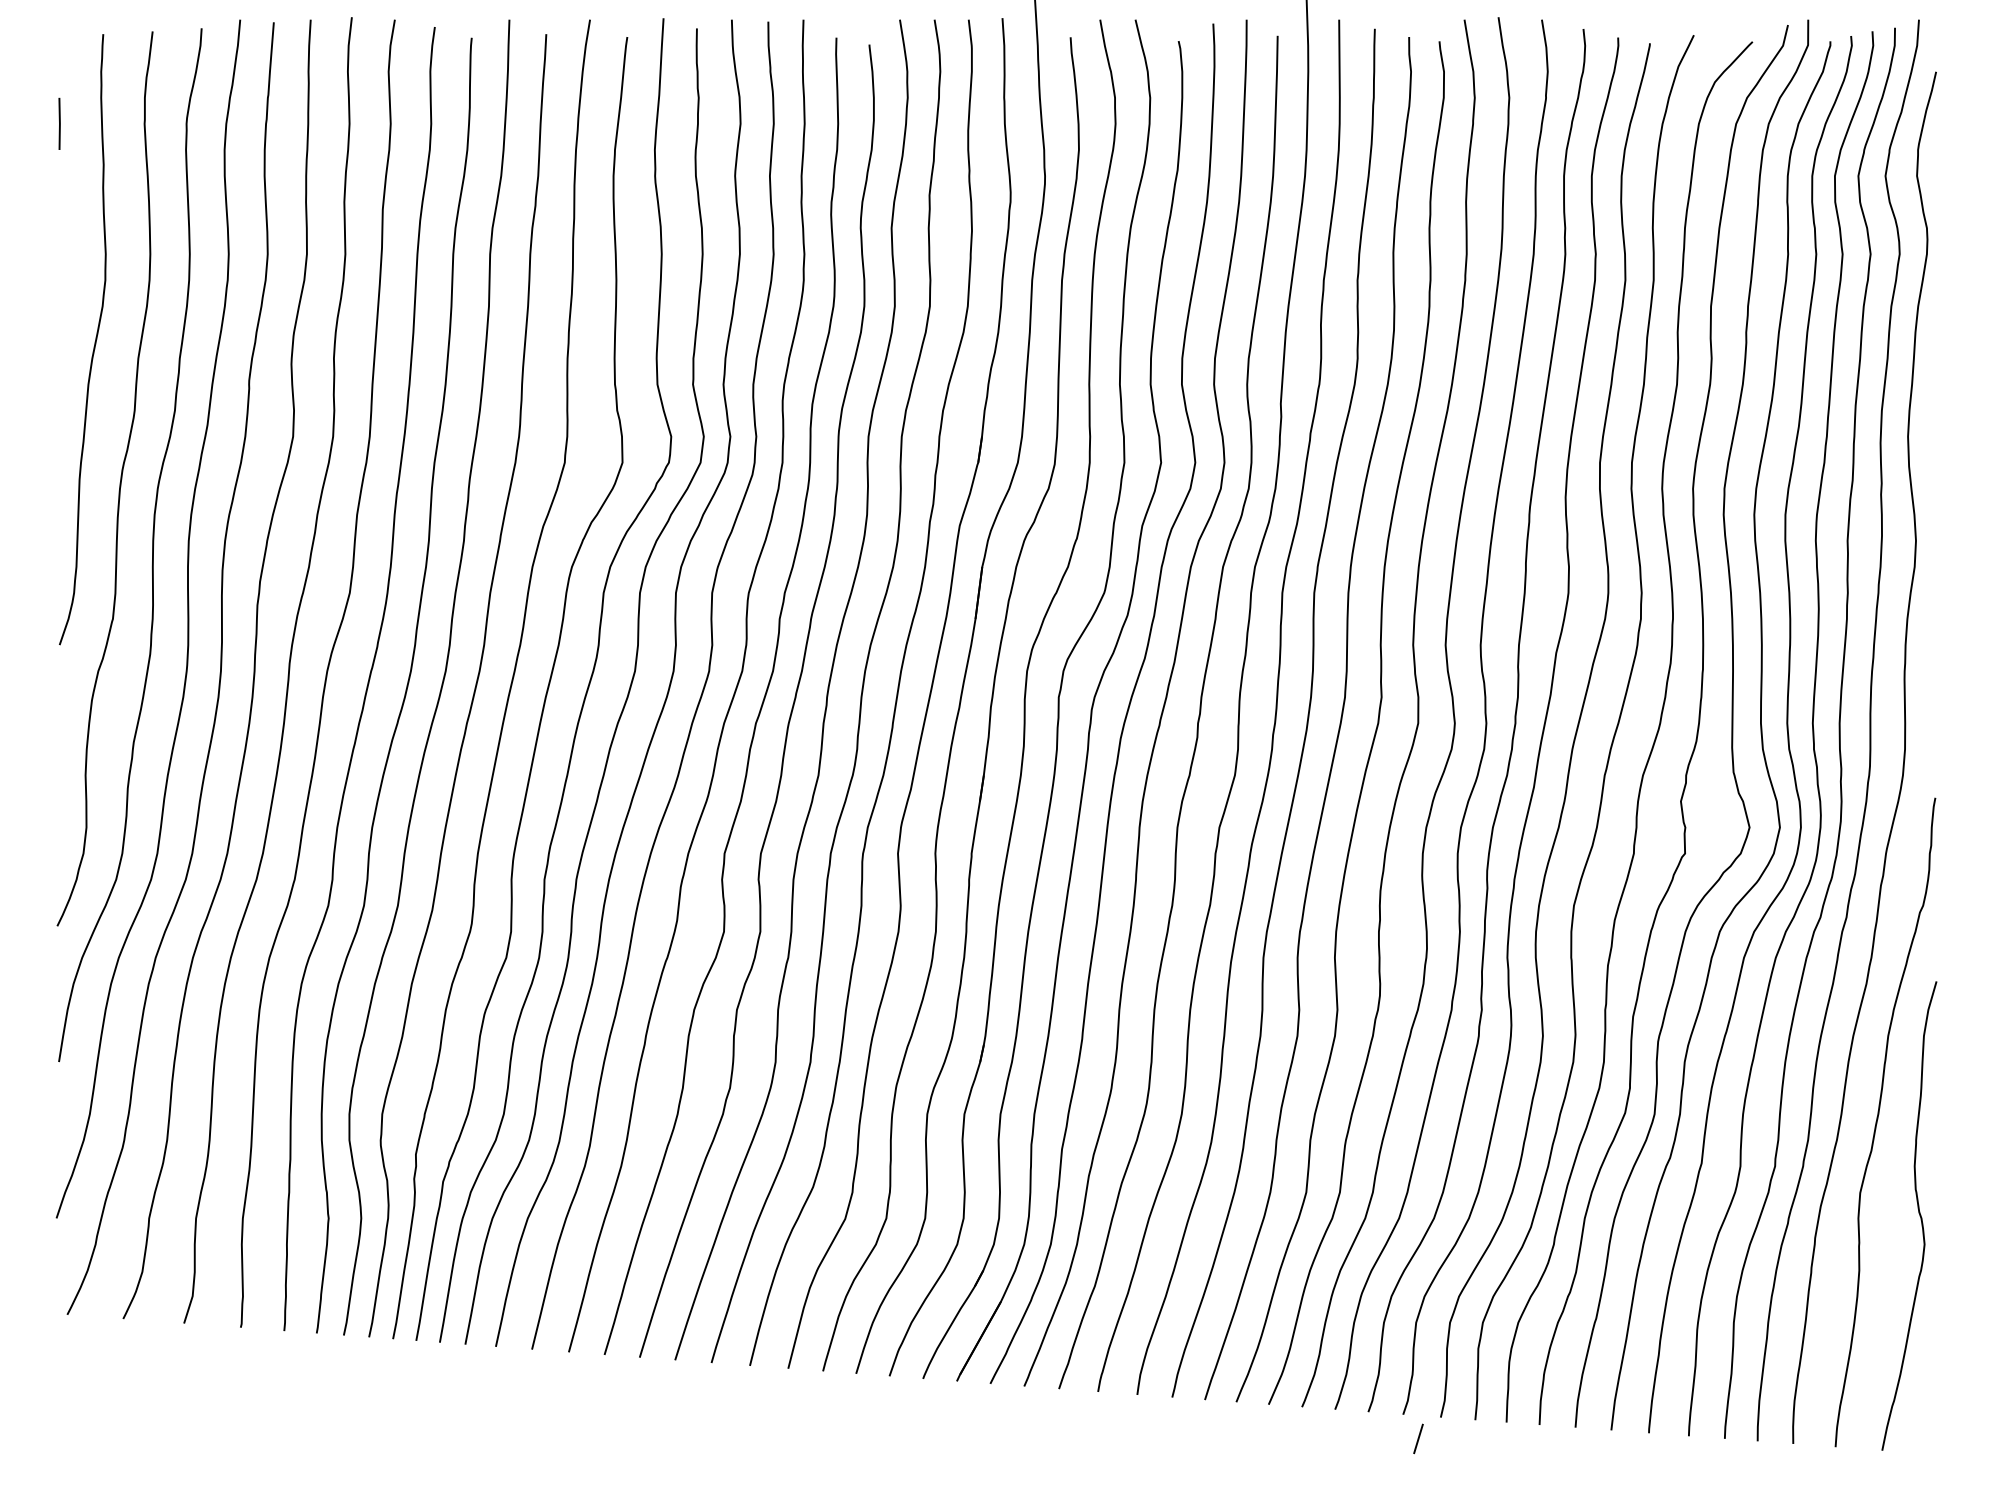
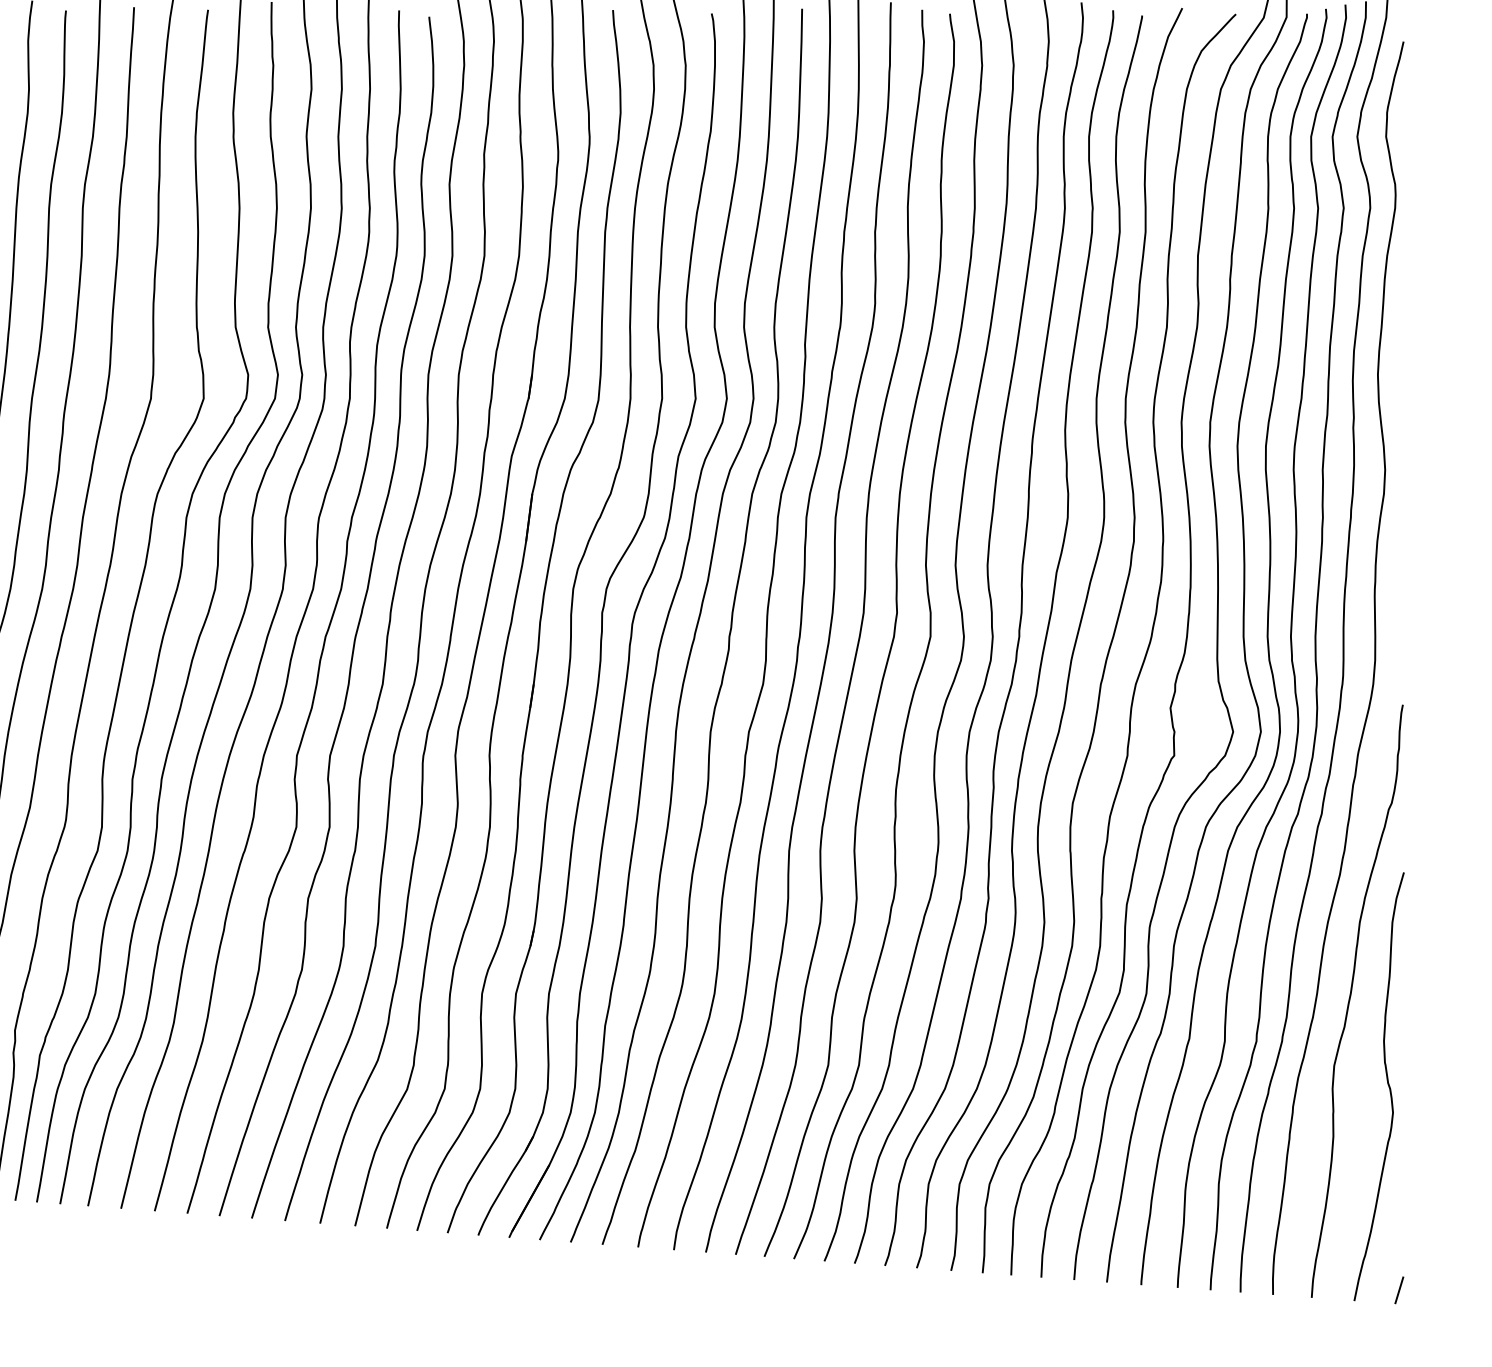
line: (1418, 1438) -> (1399, 1289), moved

